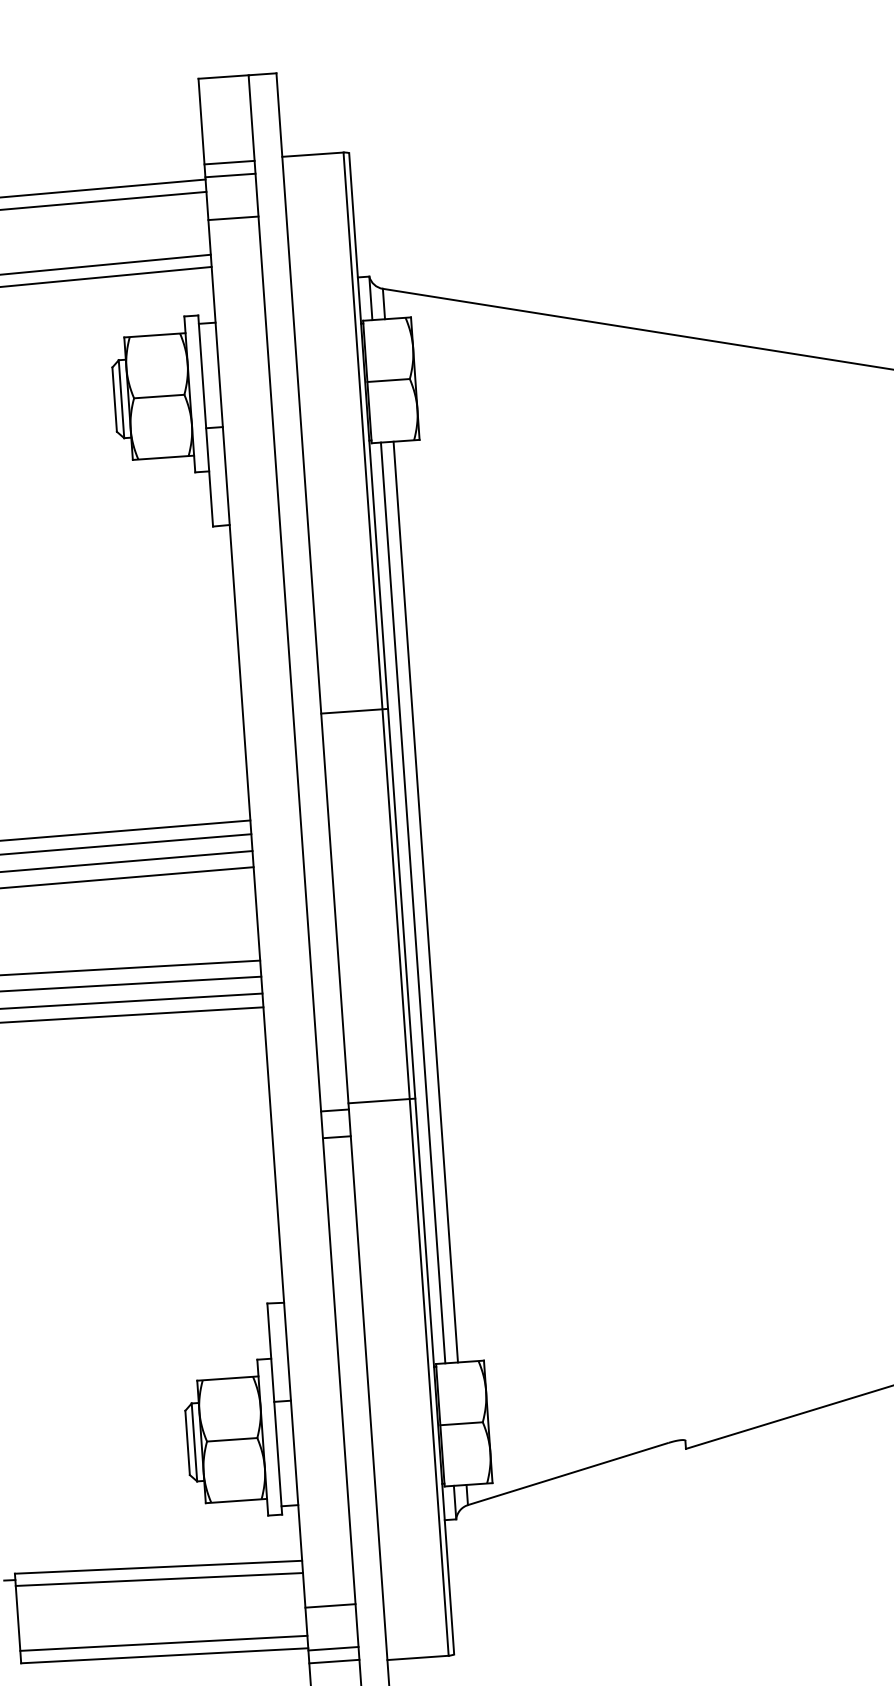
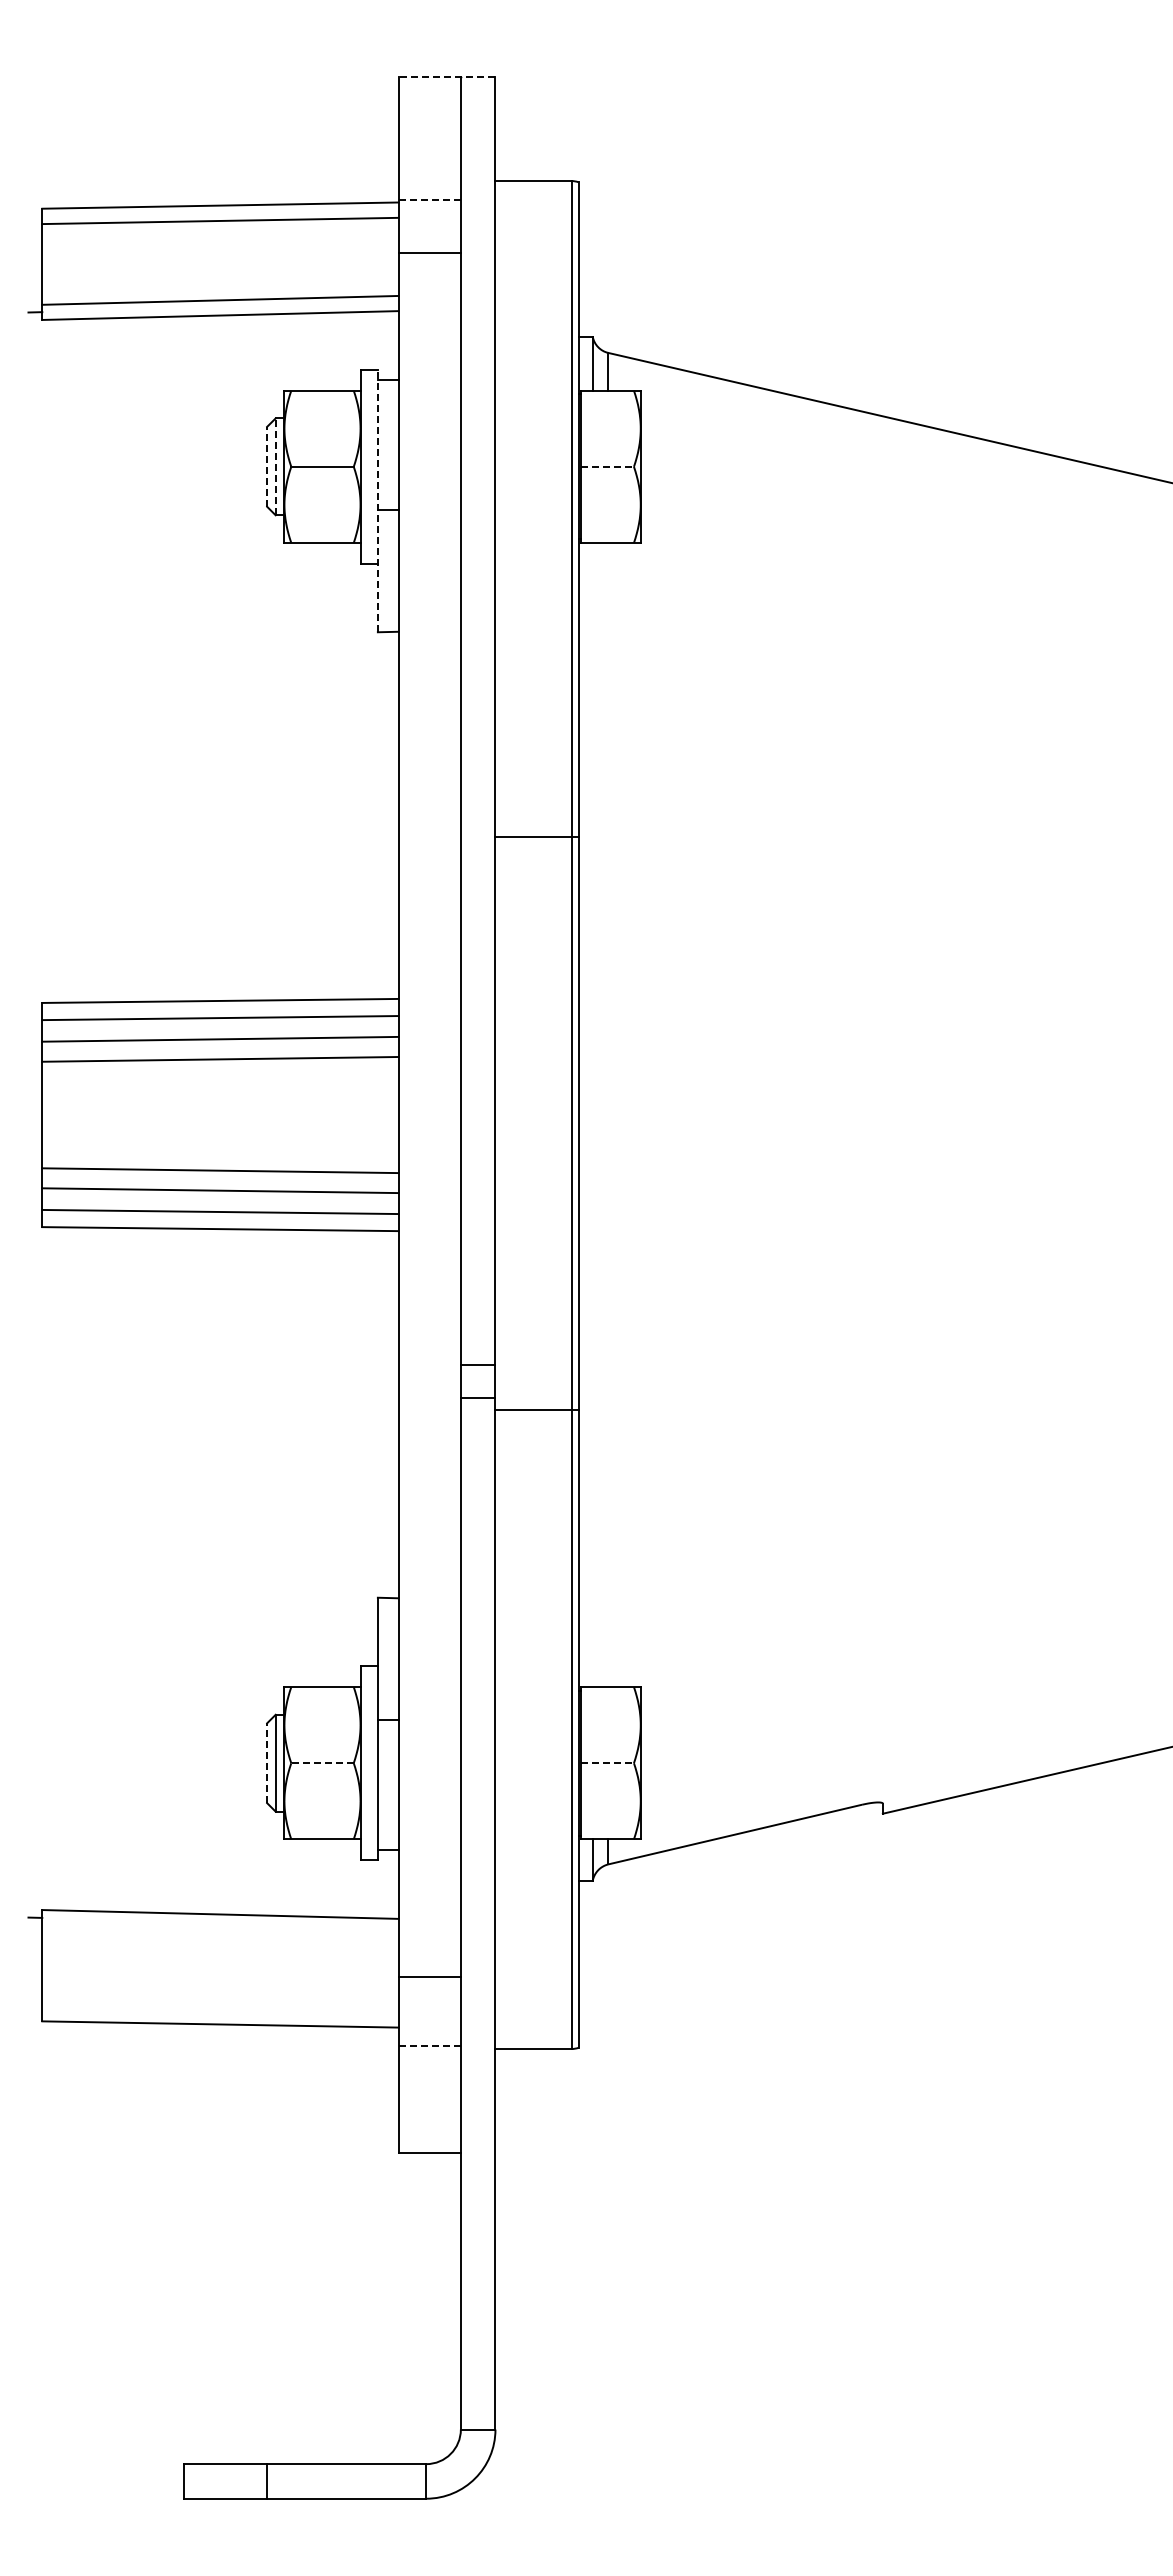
line: (237, 76) -> (446, 77), solid -> dashed
line: (229, 162) -> (429, 183), removed
line: (230, 175) -> (429, 199), solid -> dashed
line: (389, 380) -> (608, 466), solid -> dashed
line: (121, 398) -> (275, 466), solid -> dashed
line: (114, 399) -> (267, 466), solid -> dashed
line: (205, 420) -> (377, 500), solid -> dashed
line: (354, 710) -> (536, 836), moved
line: (425, 901) -> (608, 1114), removed
line: (412, 902) -> (592, 1114), removed
line: (381, 1101) -> (536, 1410), moved
line: (462, 1423) -> (608, 1763), solid -> dashed
line: (232, 1440) -> (322, 1763), solid -> dashed
line: (187, 1443) -> (267, 1763), solid -> dashed
line: (159, 1579) -> (220, 1929), removed
line: (163, 1642) -> (220, 2008), removed
line: (333, 1648) -> (429, 2030), removed
line: (334, 1661) -> (429, 2046), solid -> dashed

